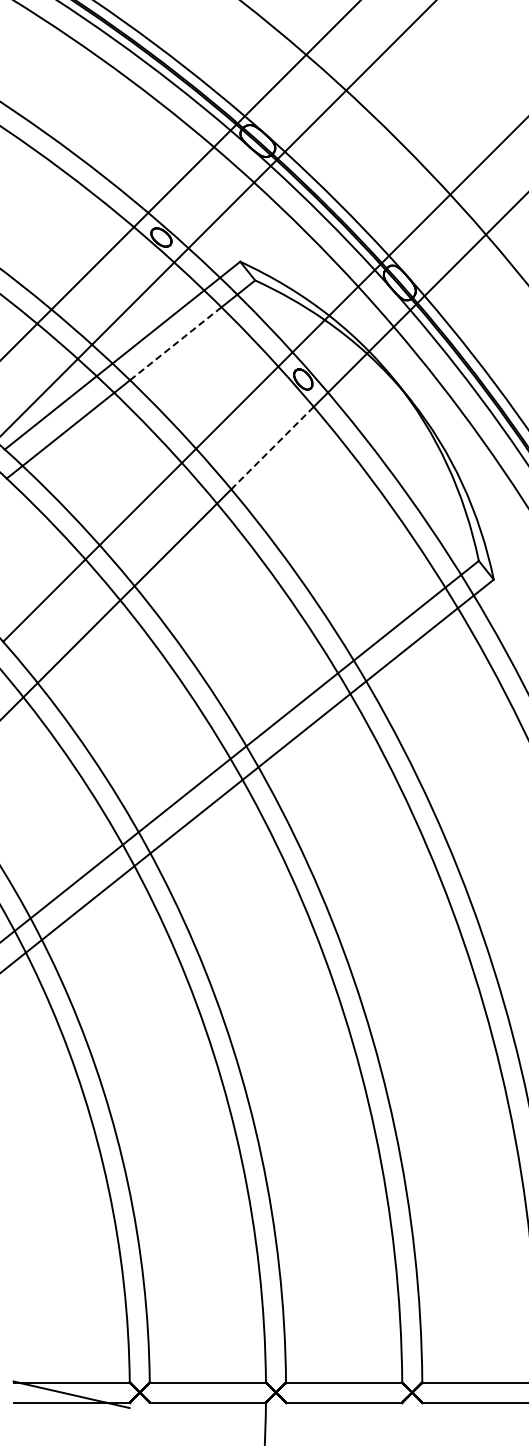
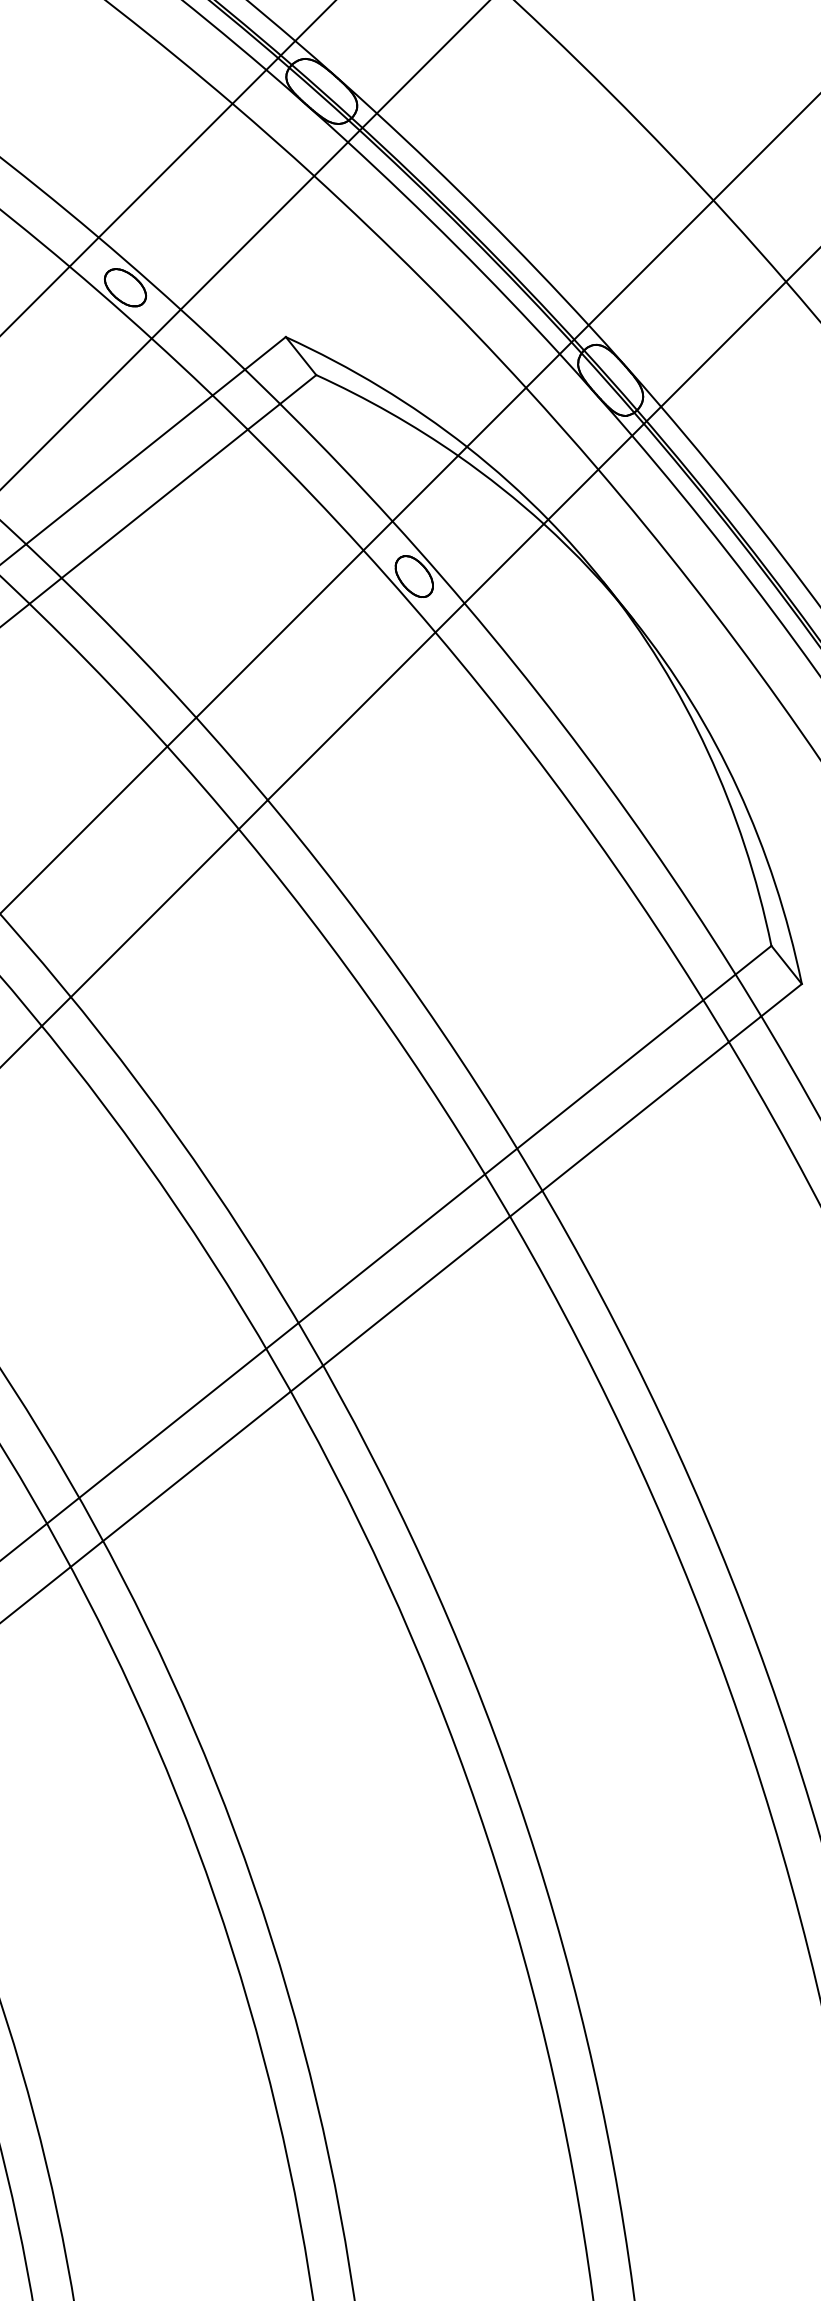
line: (175, 343) -> (154, 503), dashed -> solid
line: (272, 448) -> (351, 717), dashed -> solid

